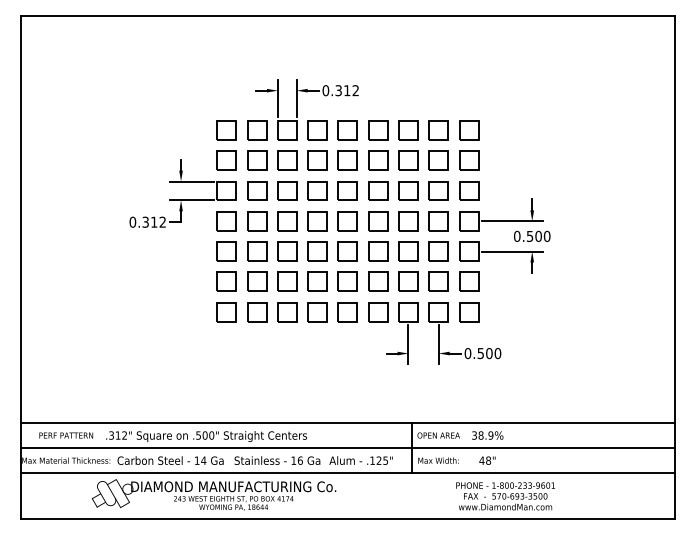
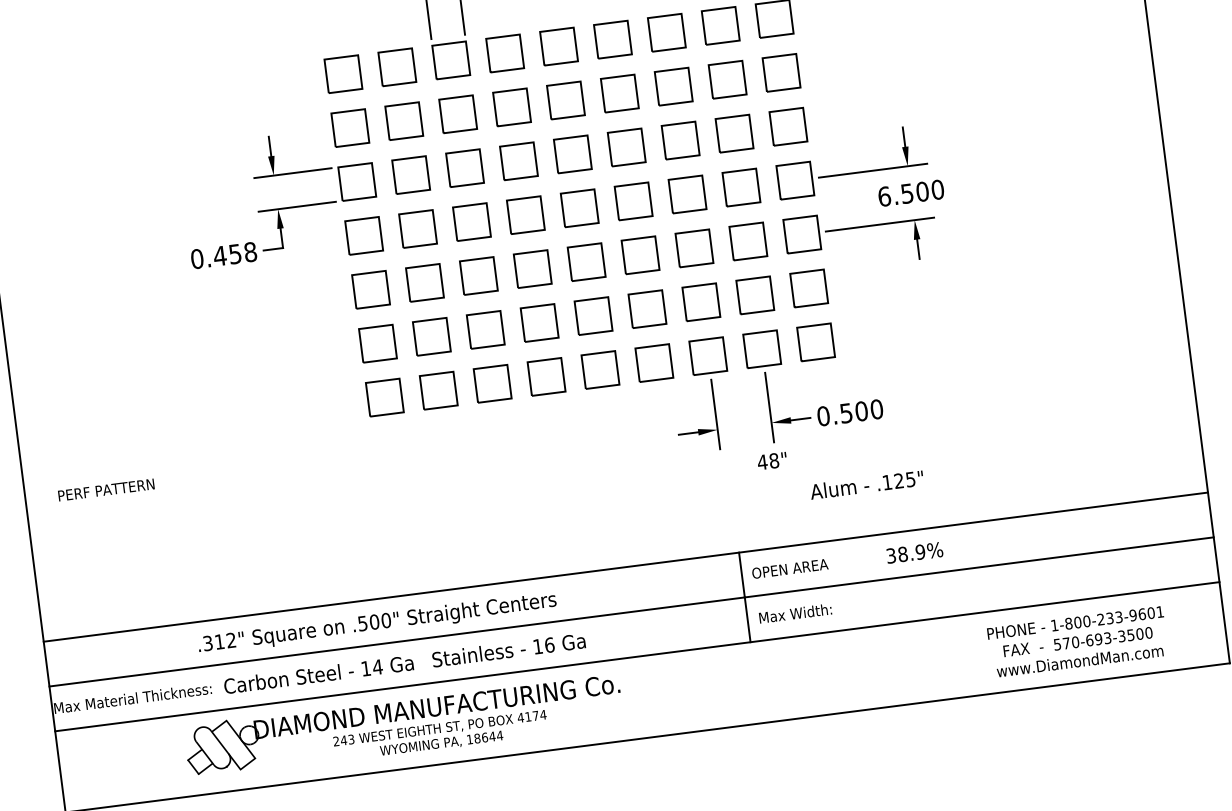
text: (154, 221) -> (235, 252), 0.312 -> 0.458
text: (517, 235) -> (884, 194), 0.500 -> 6.500
text: (66, 435) -> (106, 489), moved
text: (487, 435) -> (914, 552), moved
text: (360, 460) -> (865, 484), moved
text: (487, 460) -> (772, 460), moved
text: (505, 496) -> (1077, 642), moved

